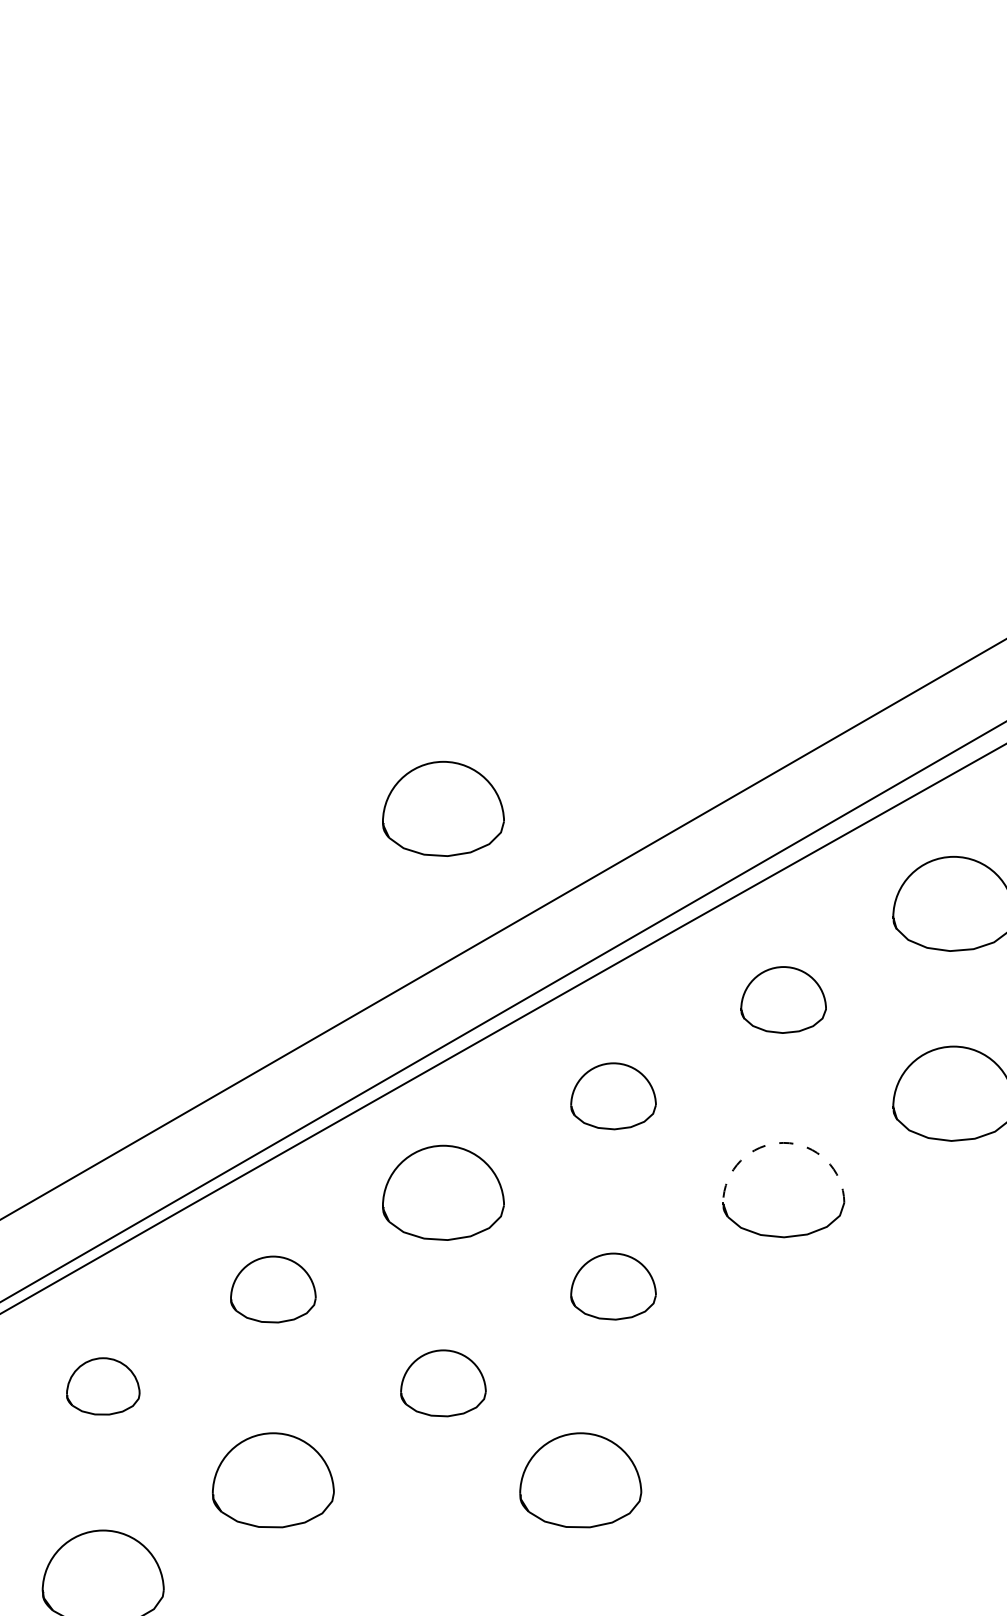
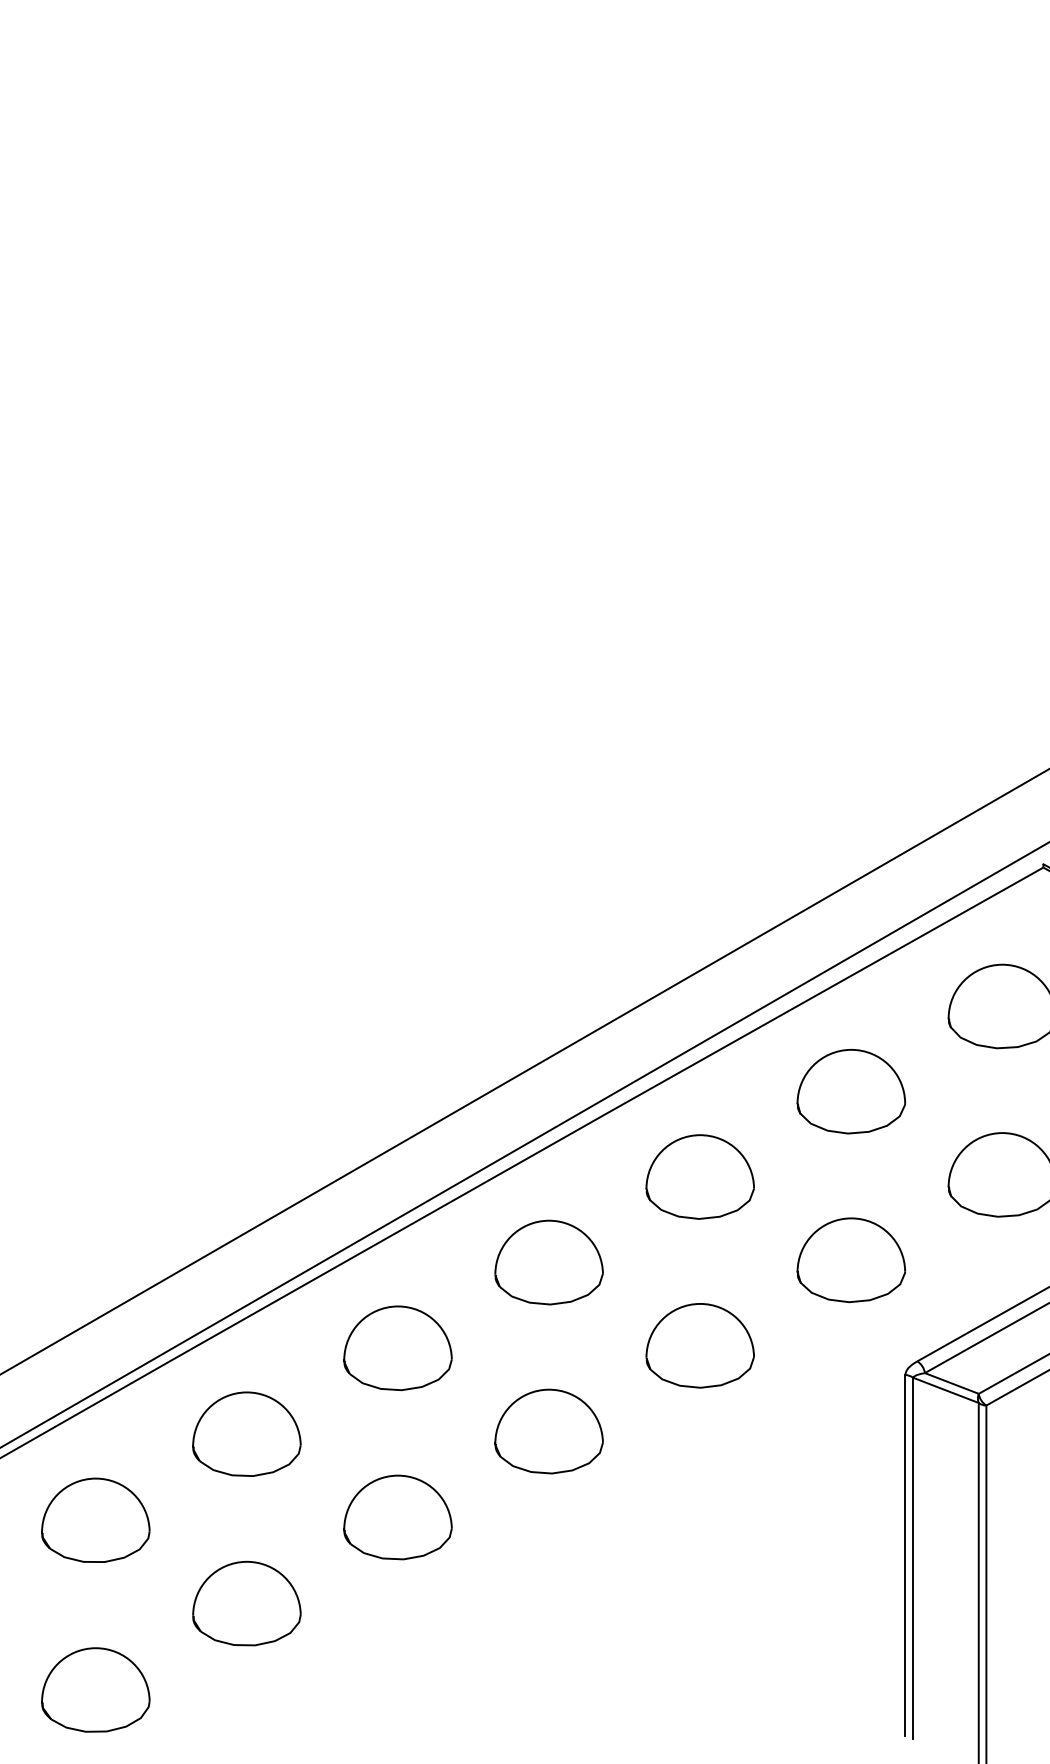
part: (442, 809) -> (397, 1007), removed
part: (782, 999) -> (699, 1176), size x1.43
part: (612, 1096) -> (548, 1262), size x1.43
arc: (782, 1142) -> (699, 1303), dashed -> solid
part: (612, 1286) -> (548, 1431), size x1.43
part: (272, 1288) -> (246, 1433), size x1.43
part: (442, 1383) -> (397, 1517), size x1.43
part: (102, 1385) -> (95, 1519), size x1.67
part: (580, 1480) -> (519, 1603), removed

